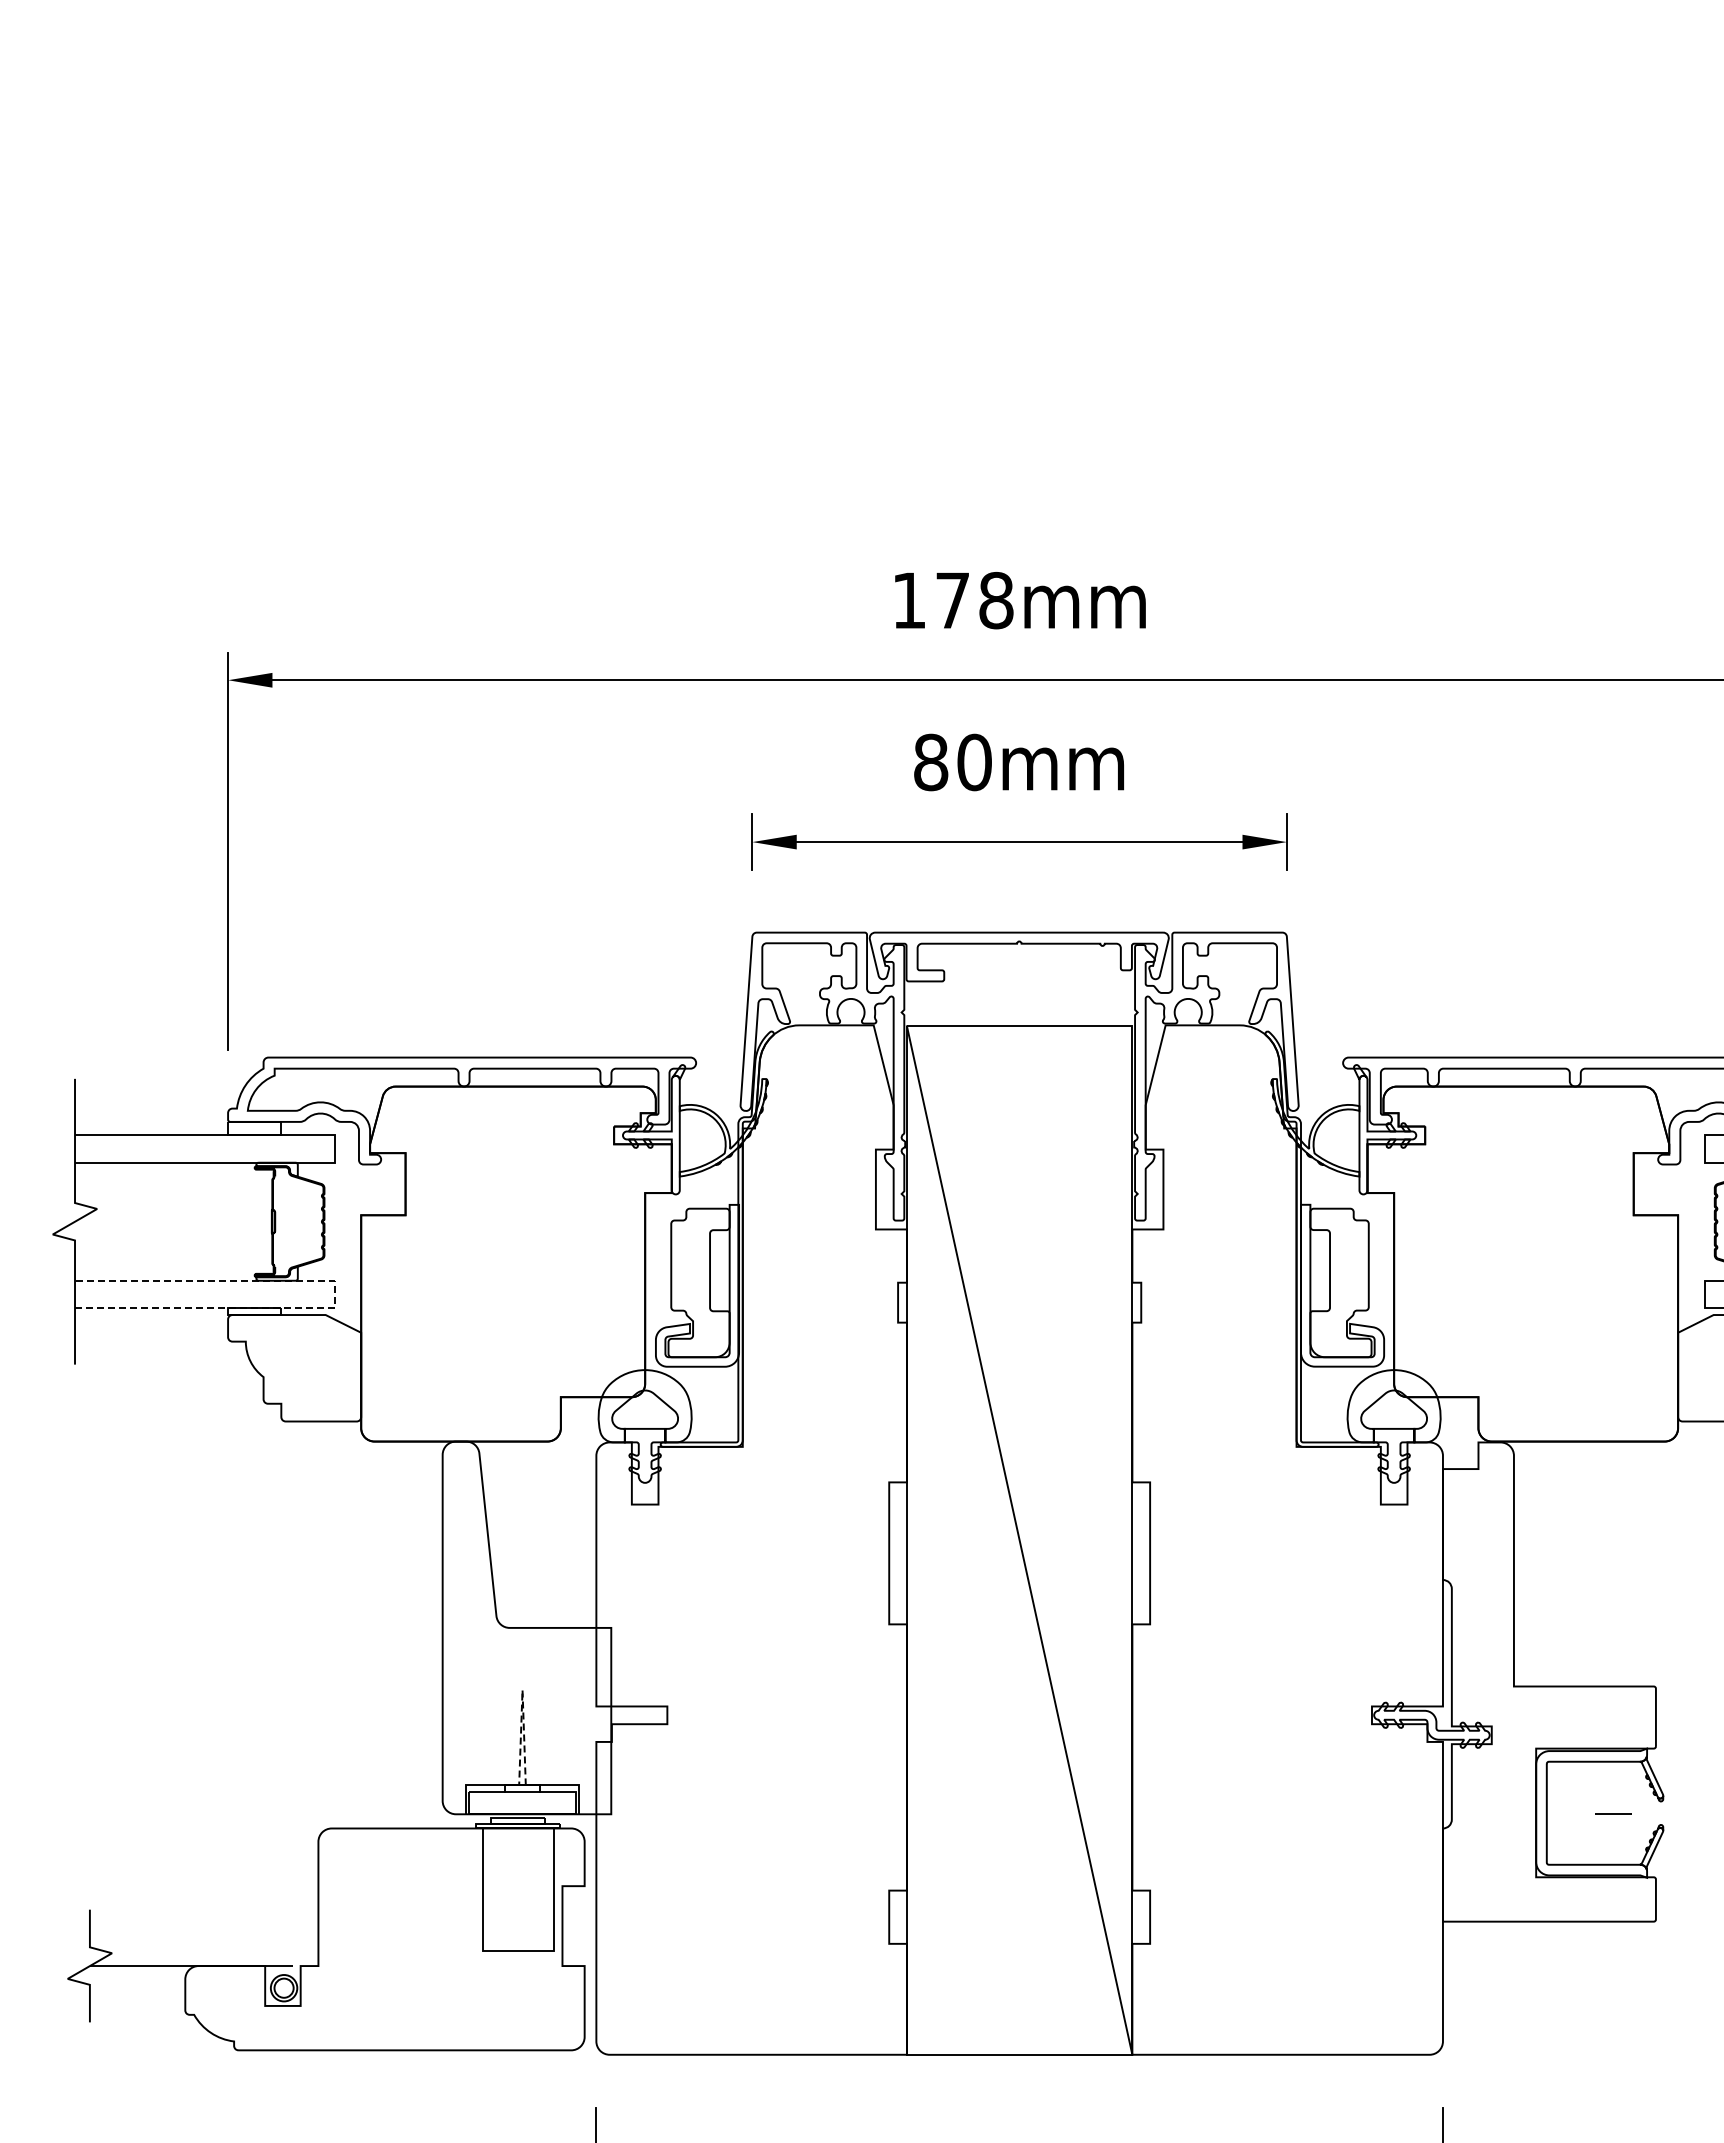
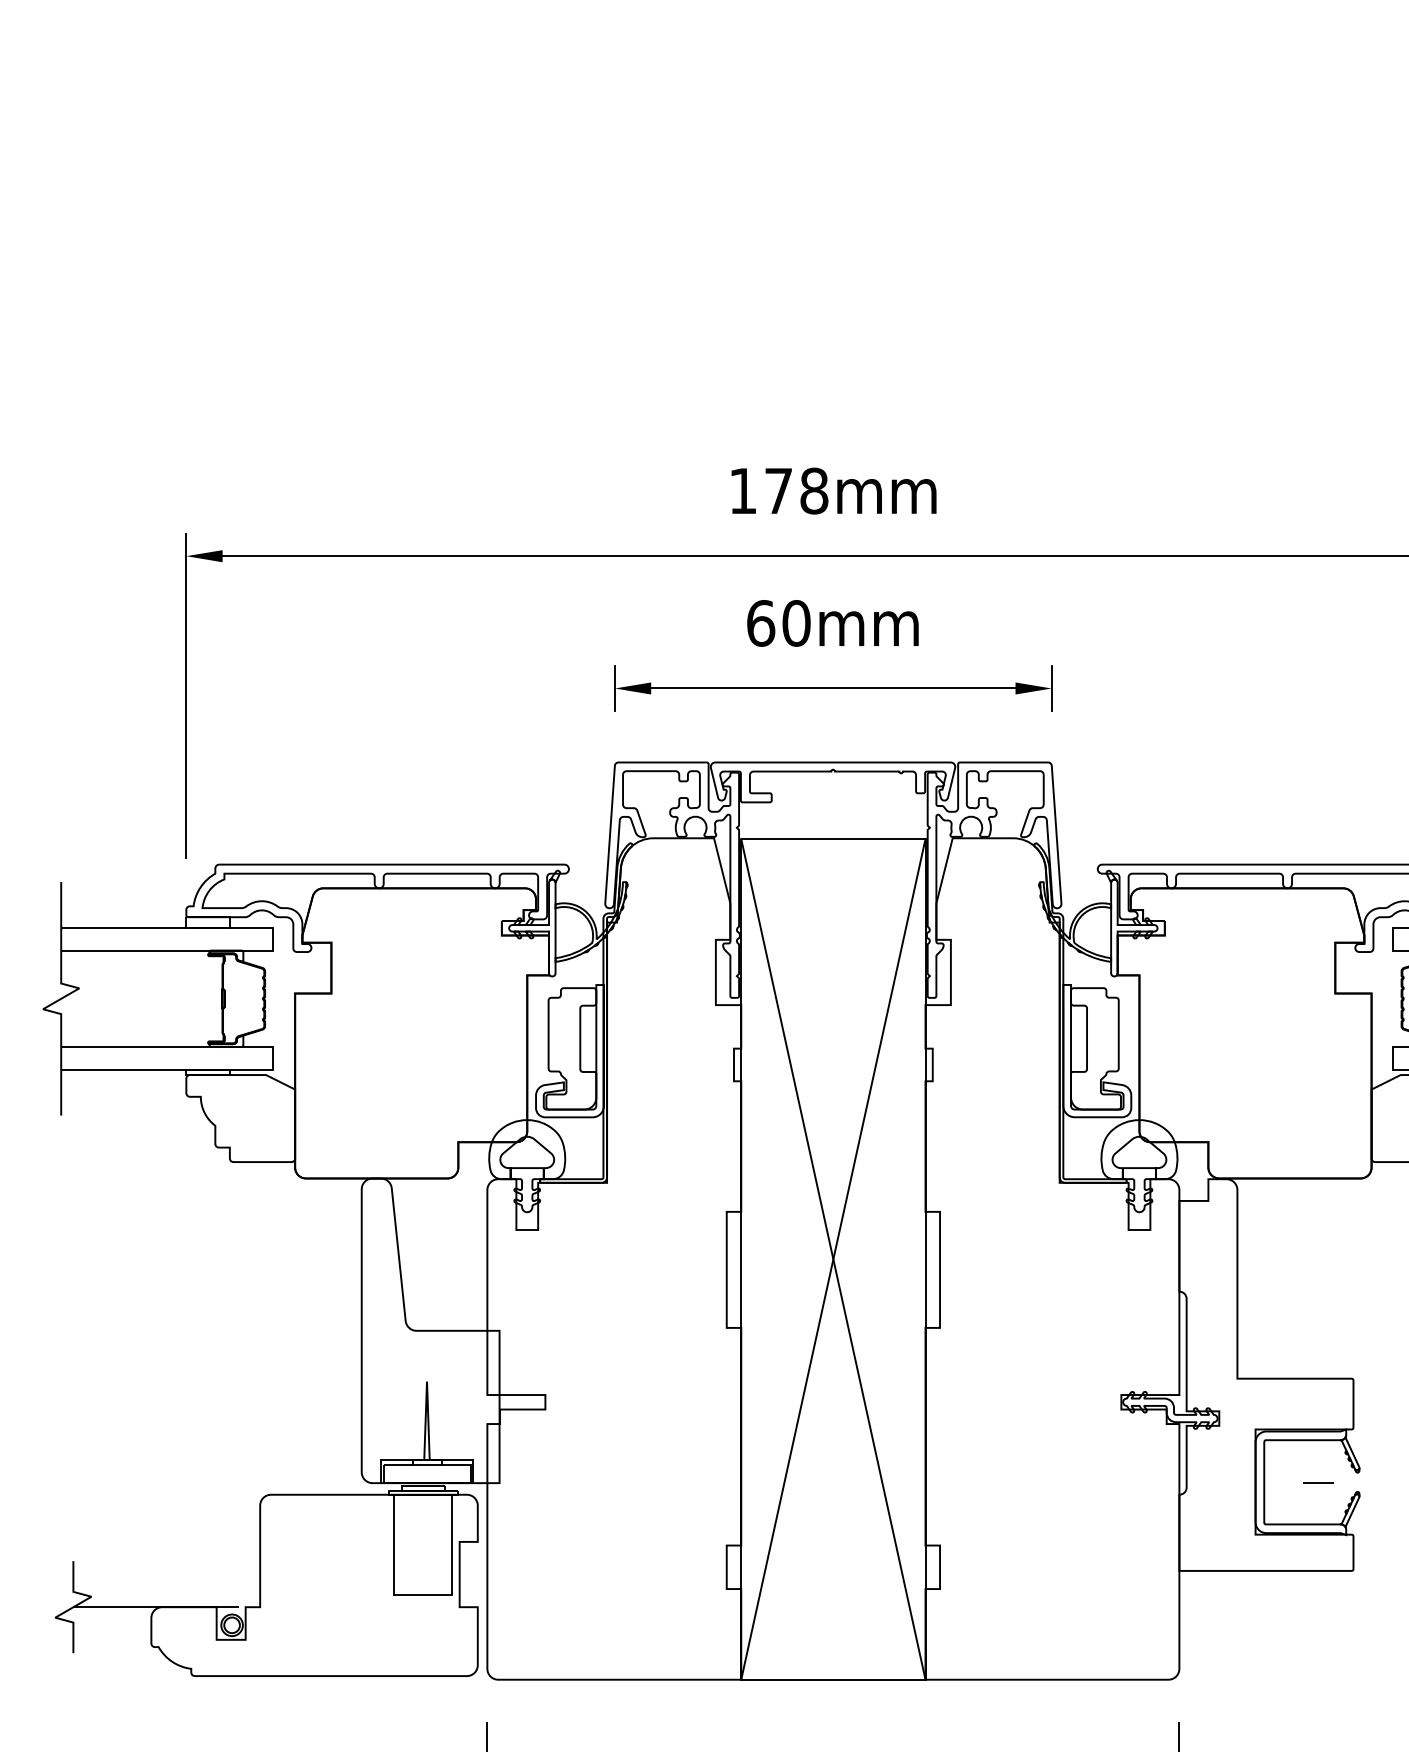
text: (931, 762) -> (761, 623), 80mm -> 60mm
line: (334, 1294) -> (273, 1058), dashed -> solid
line: (1019, 1540) -> (833, 1259), added
line: (522, 1690) -> (426, 1381), dashed -> solid

